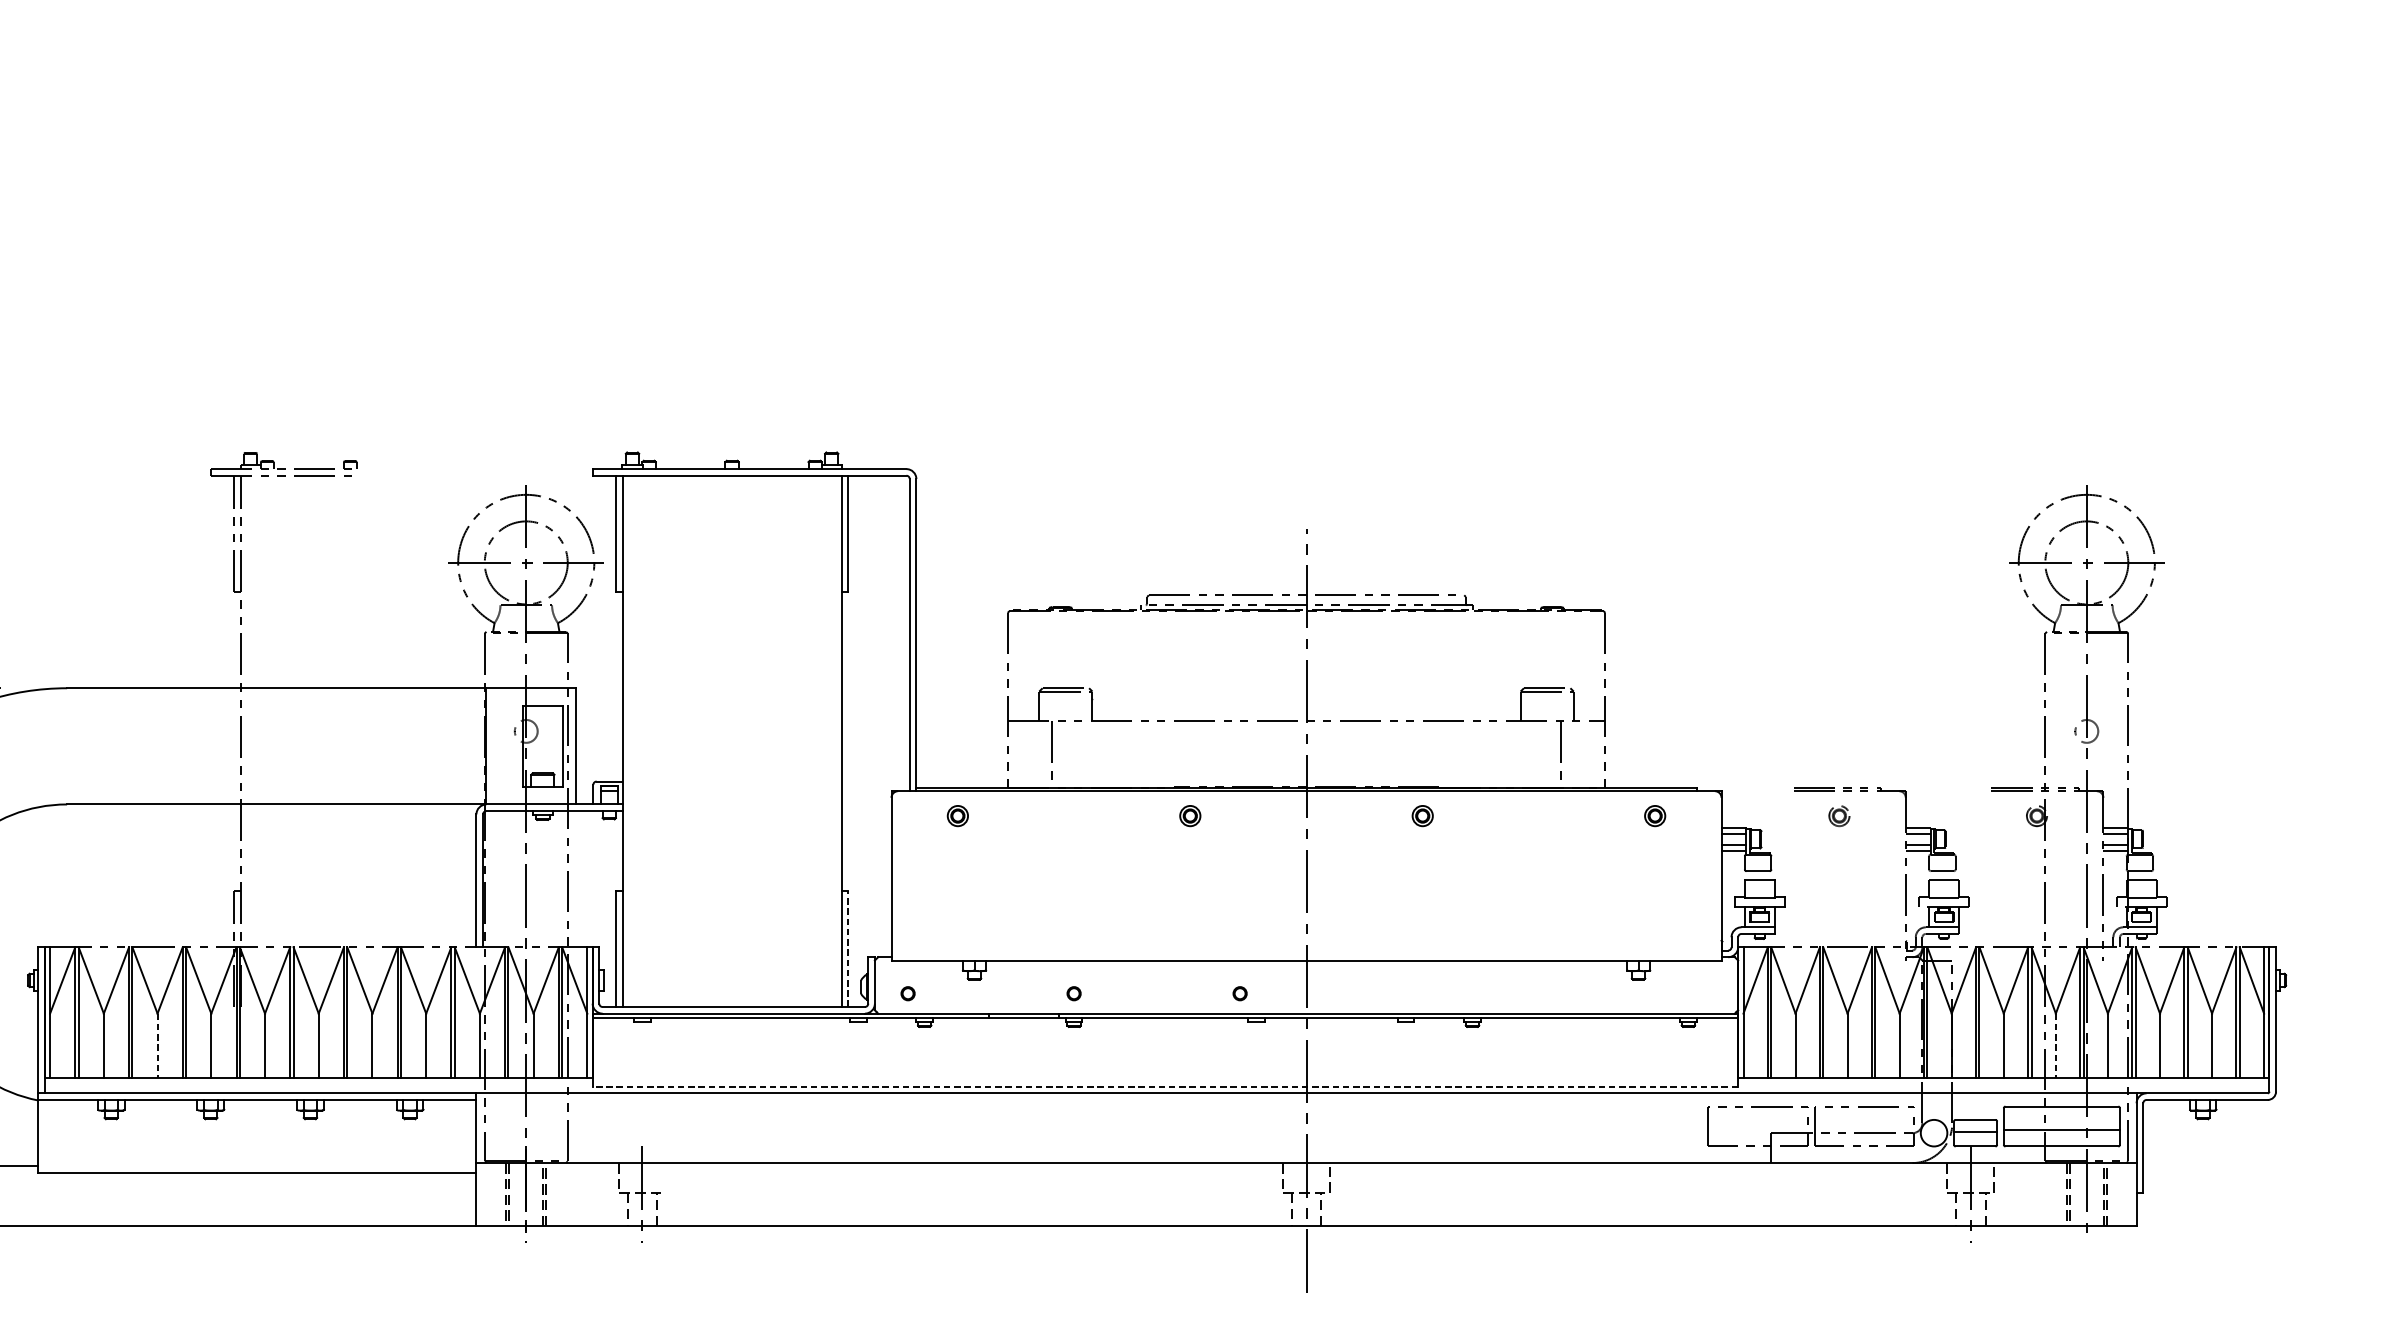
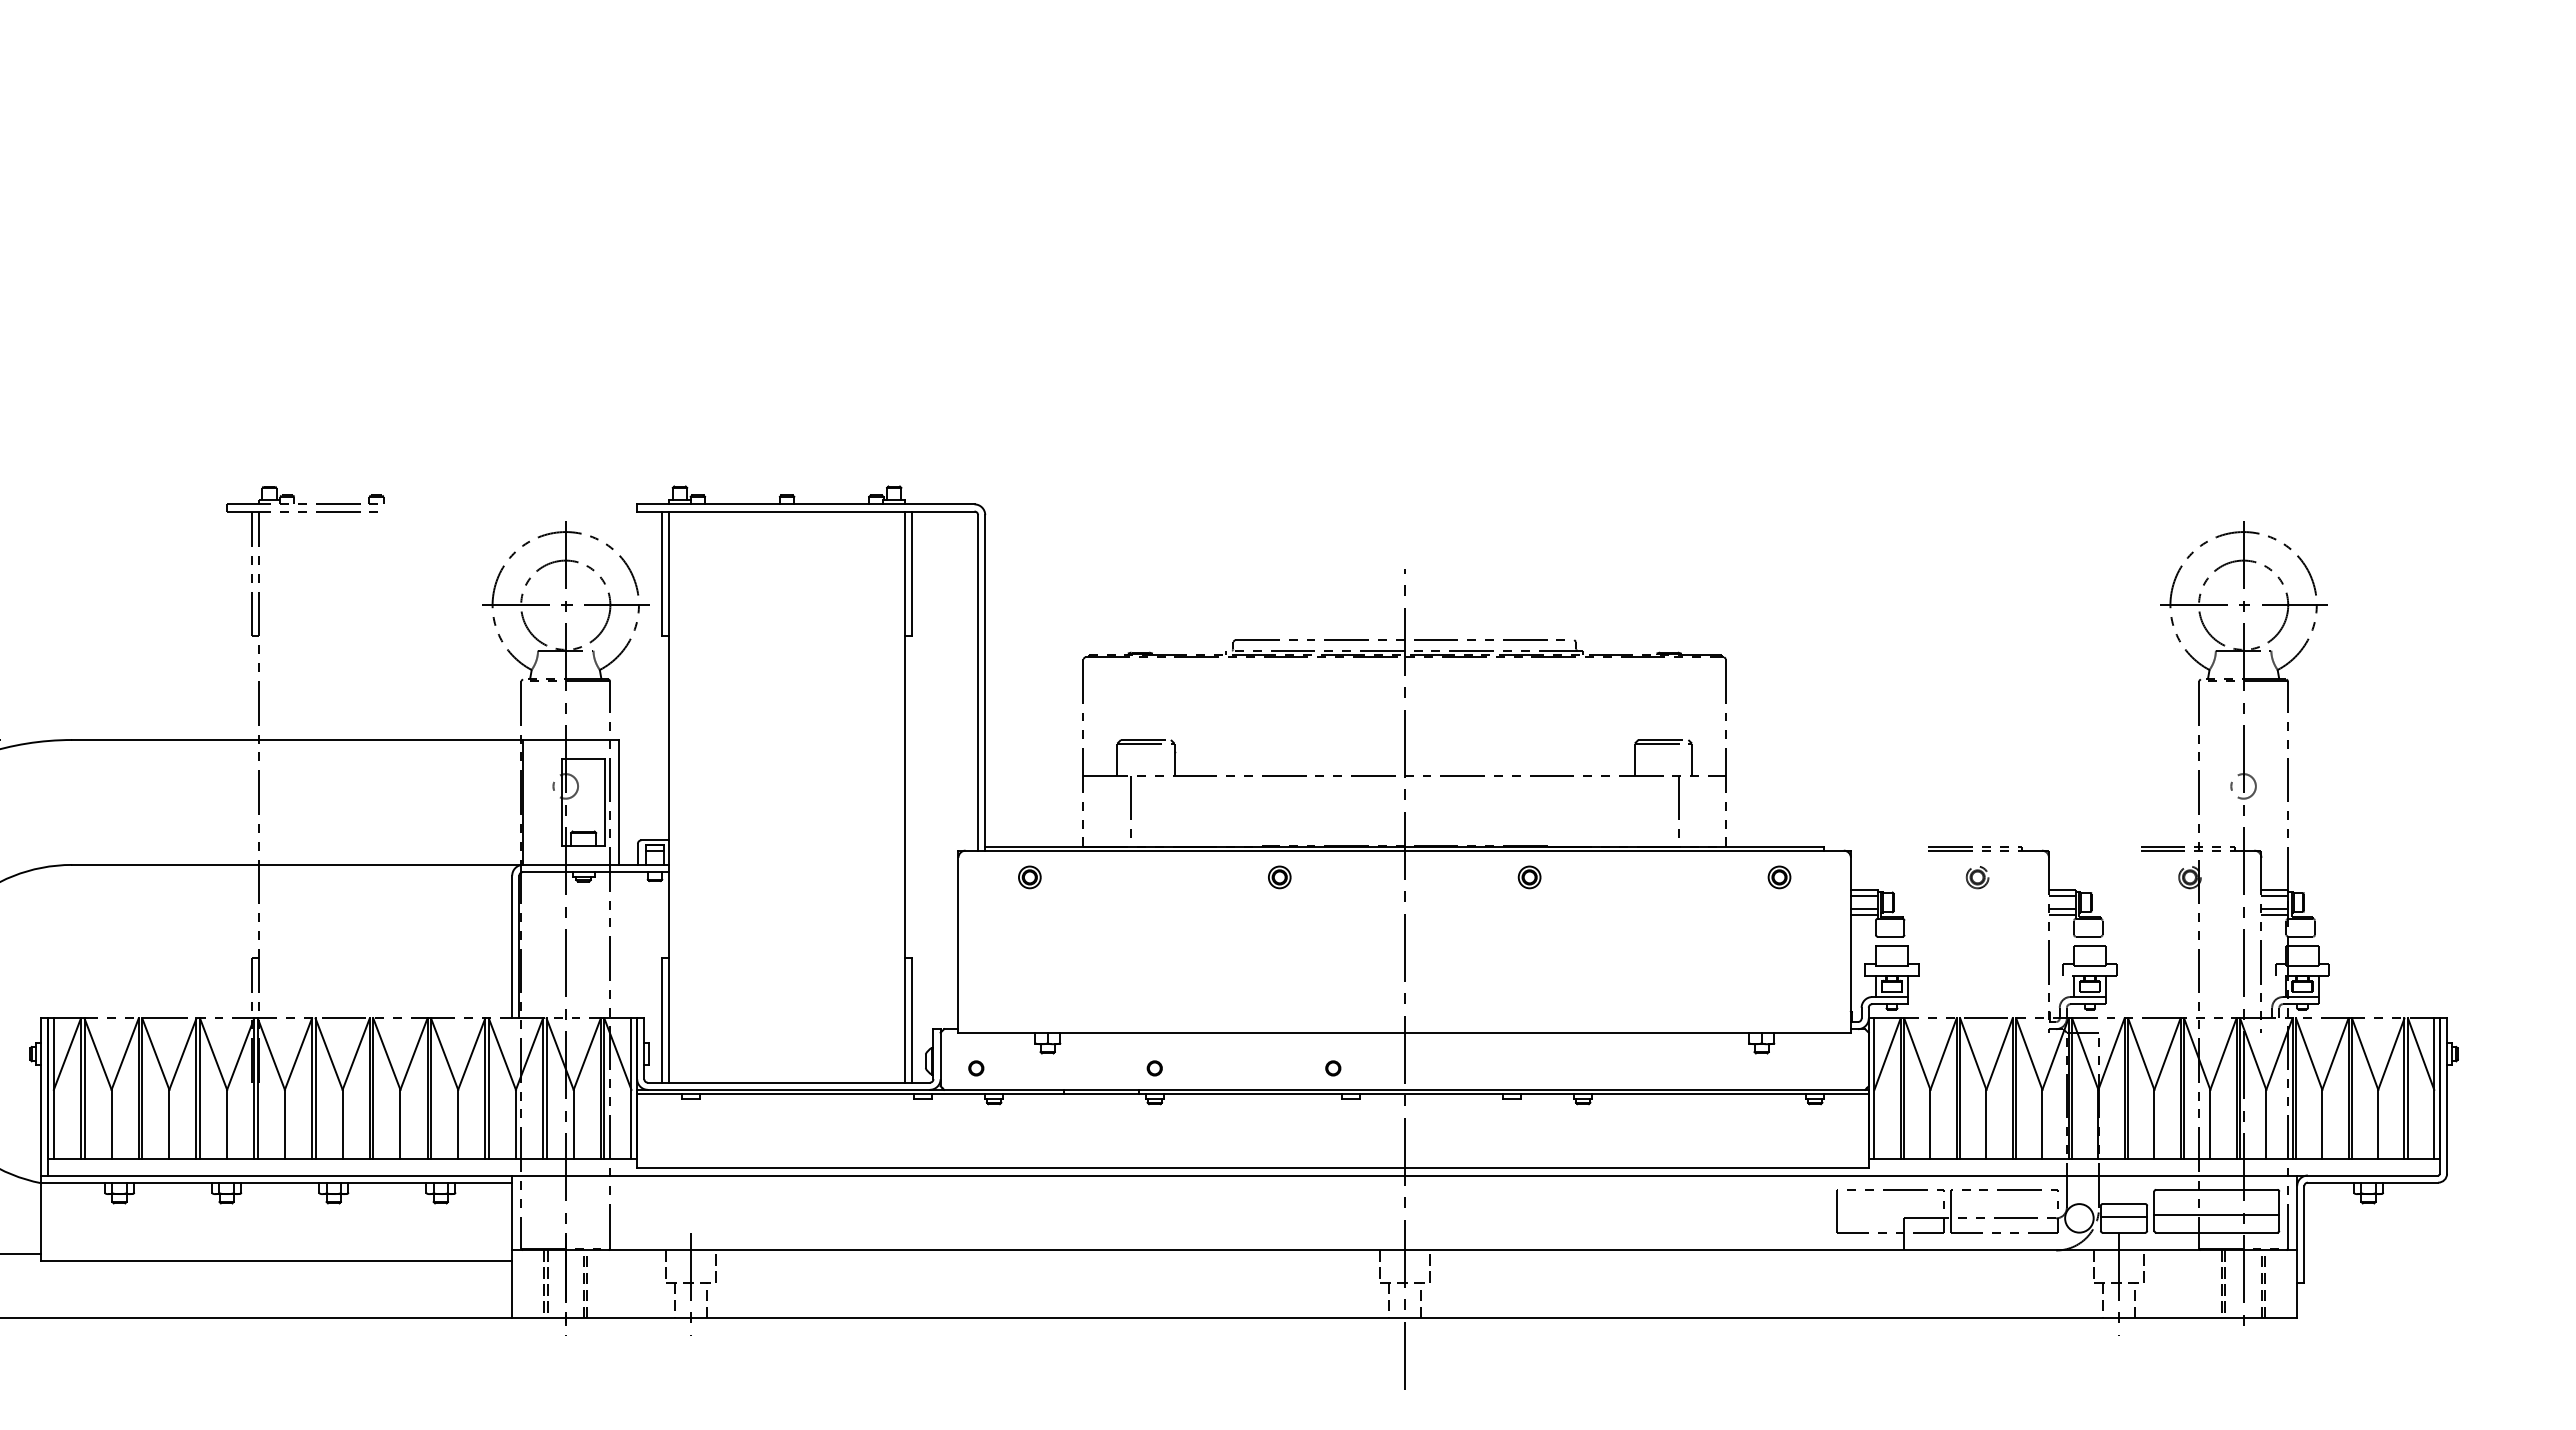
line: (848, 948) -> (912, 1019), dashed -> solid
line: (157, 1045) -> (169, 1124), dashed -> solid
line: (2056, 1045) -> (2210, 1124), dashed -> solid
line: (1164, 1086) -> (1252, 1168), dashed -> solid
line: (665, 1177) -> (715, 1266), added

